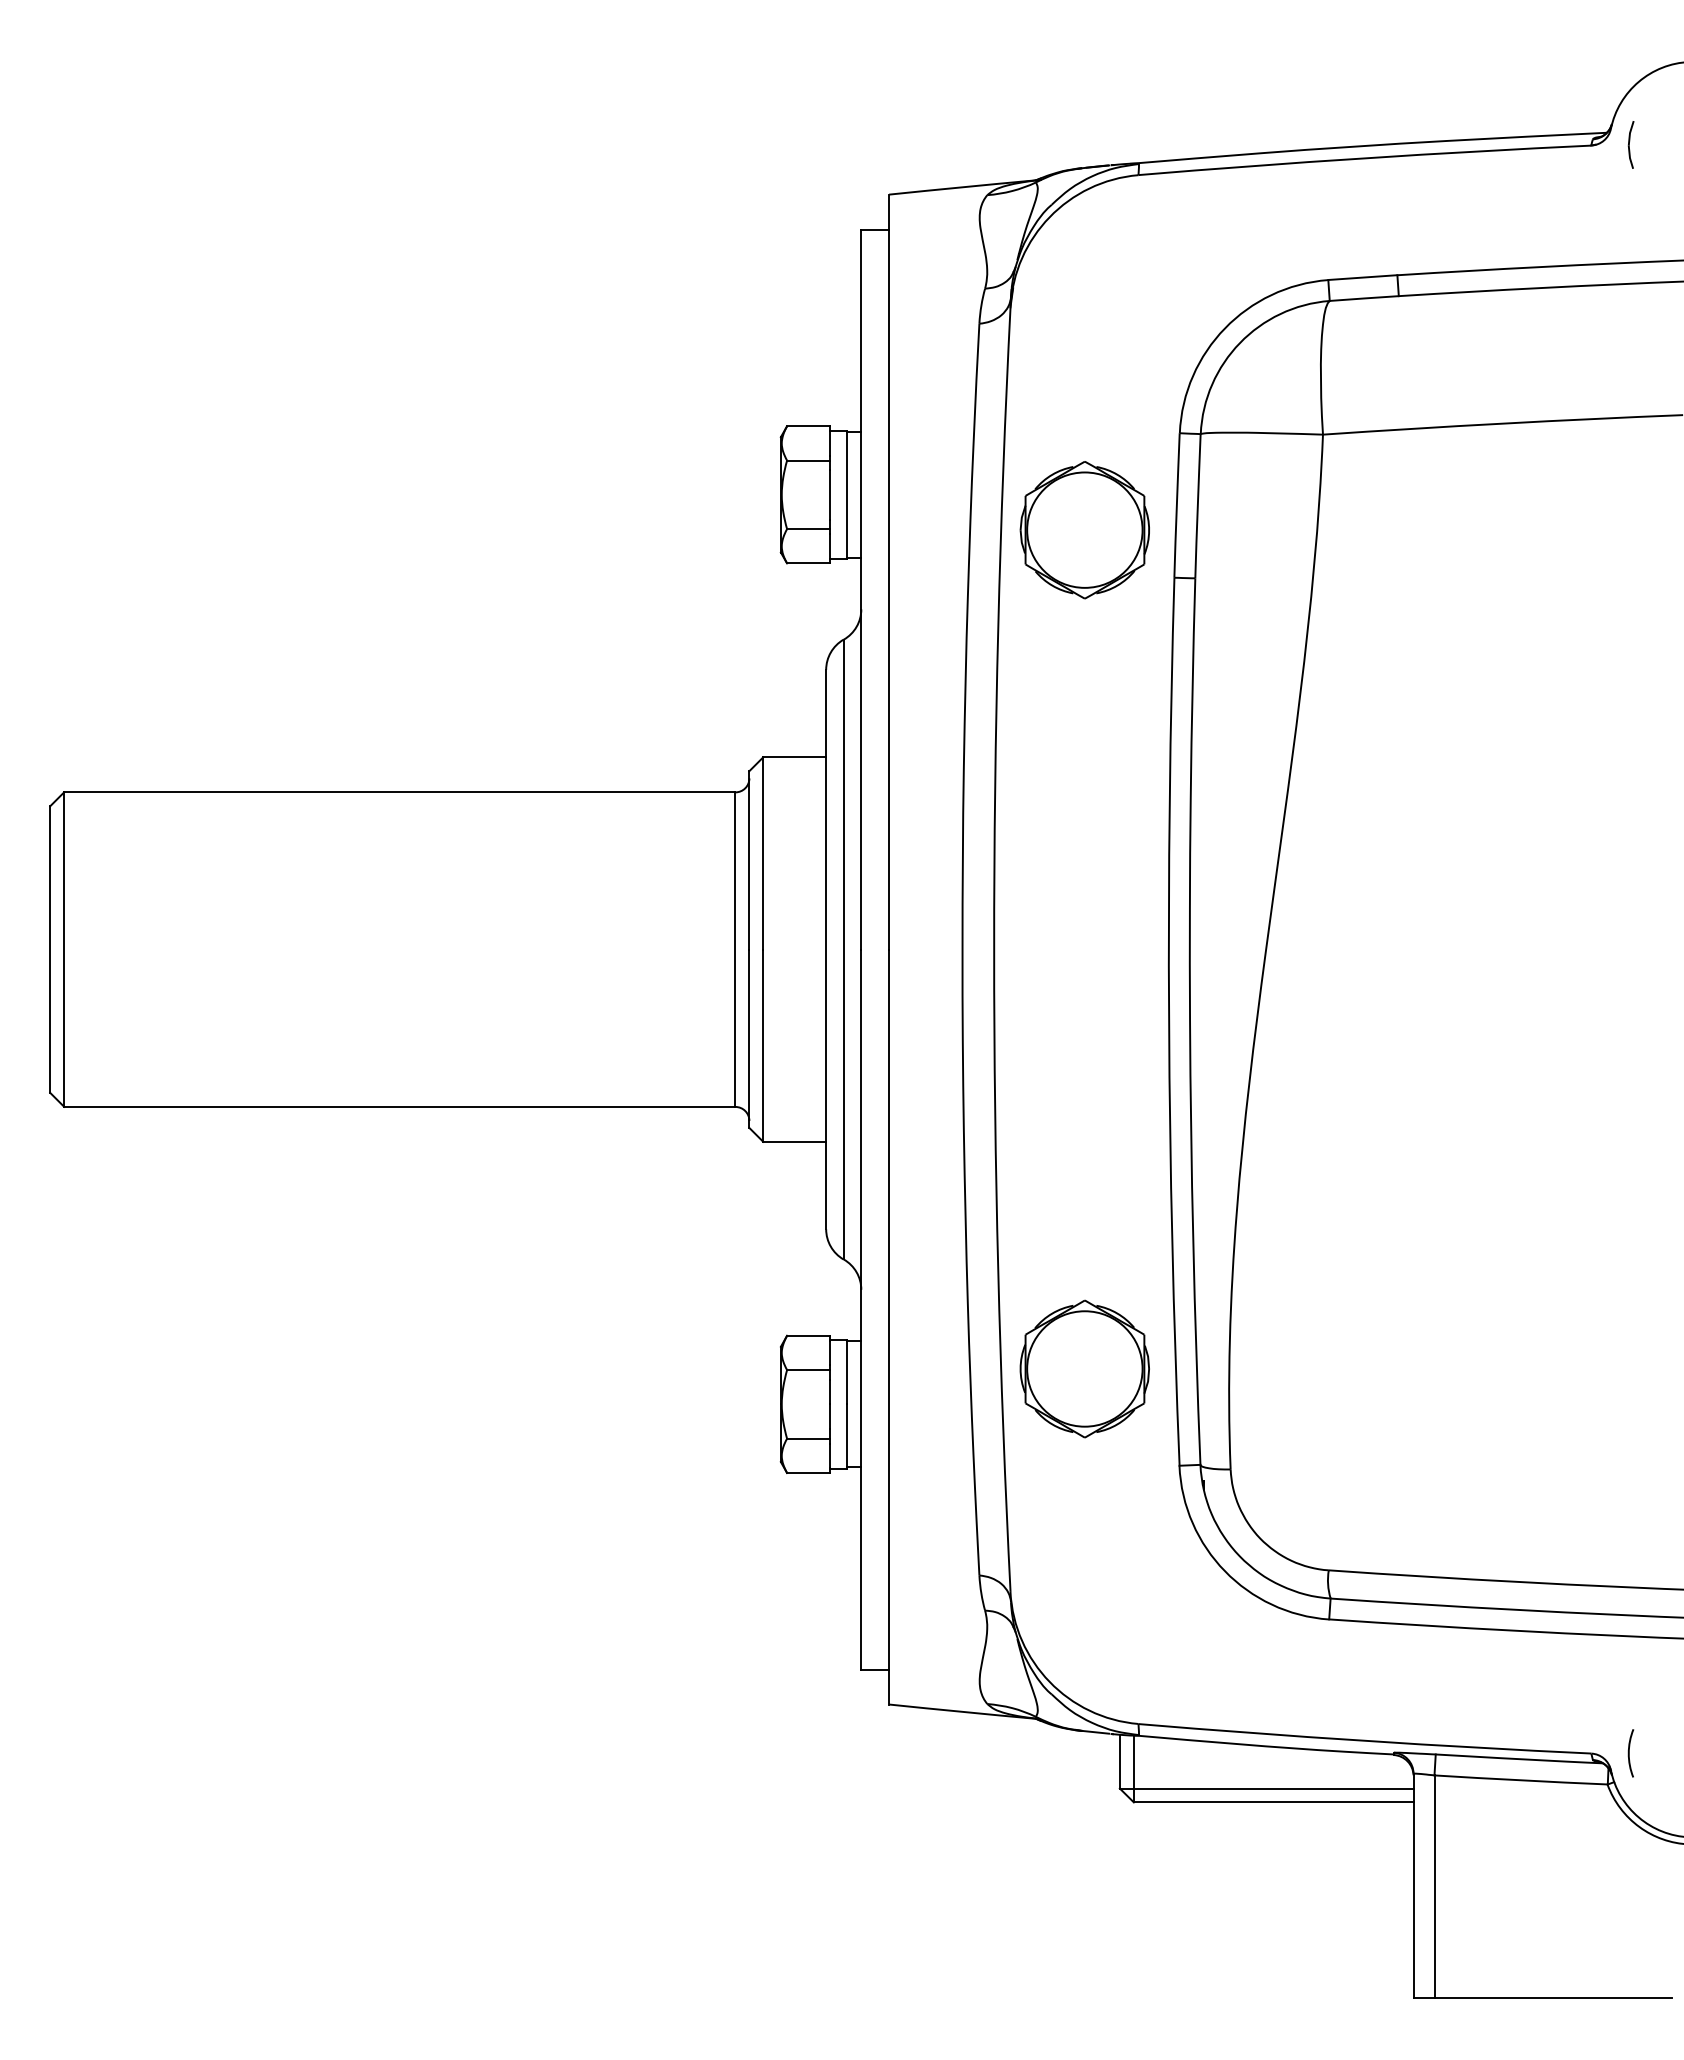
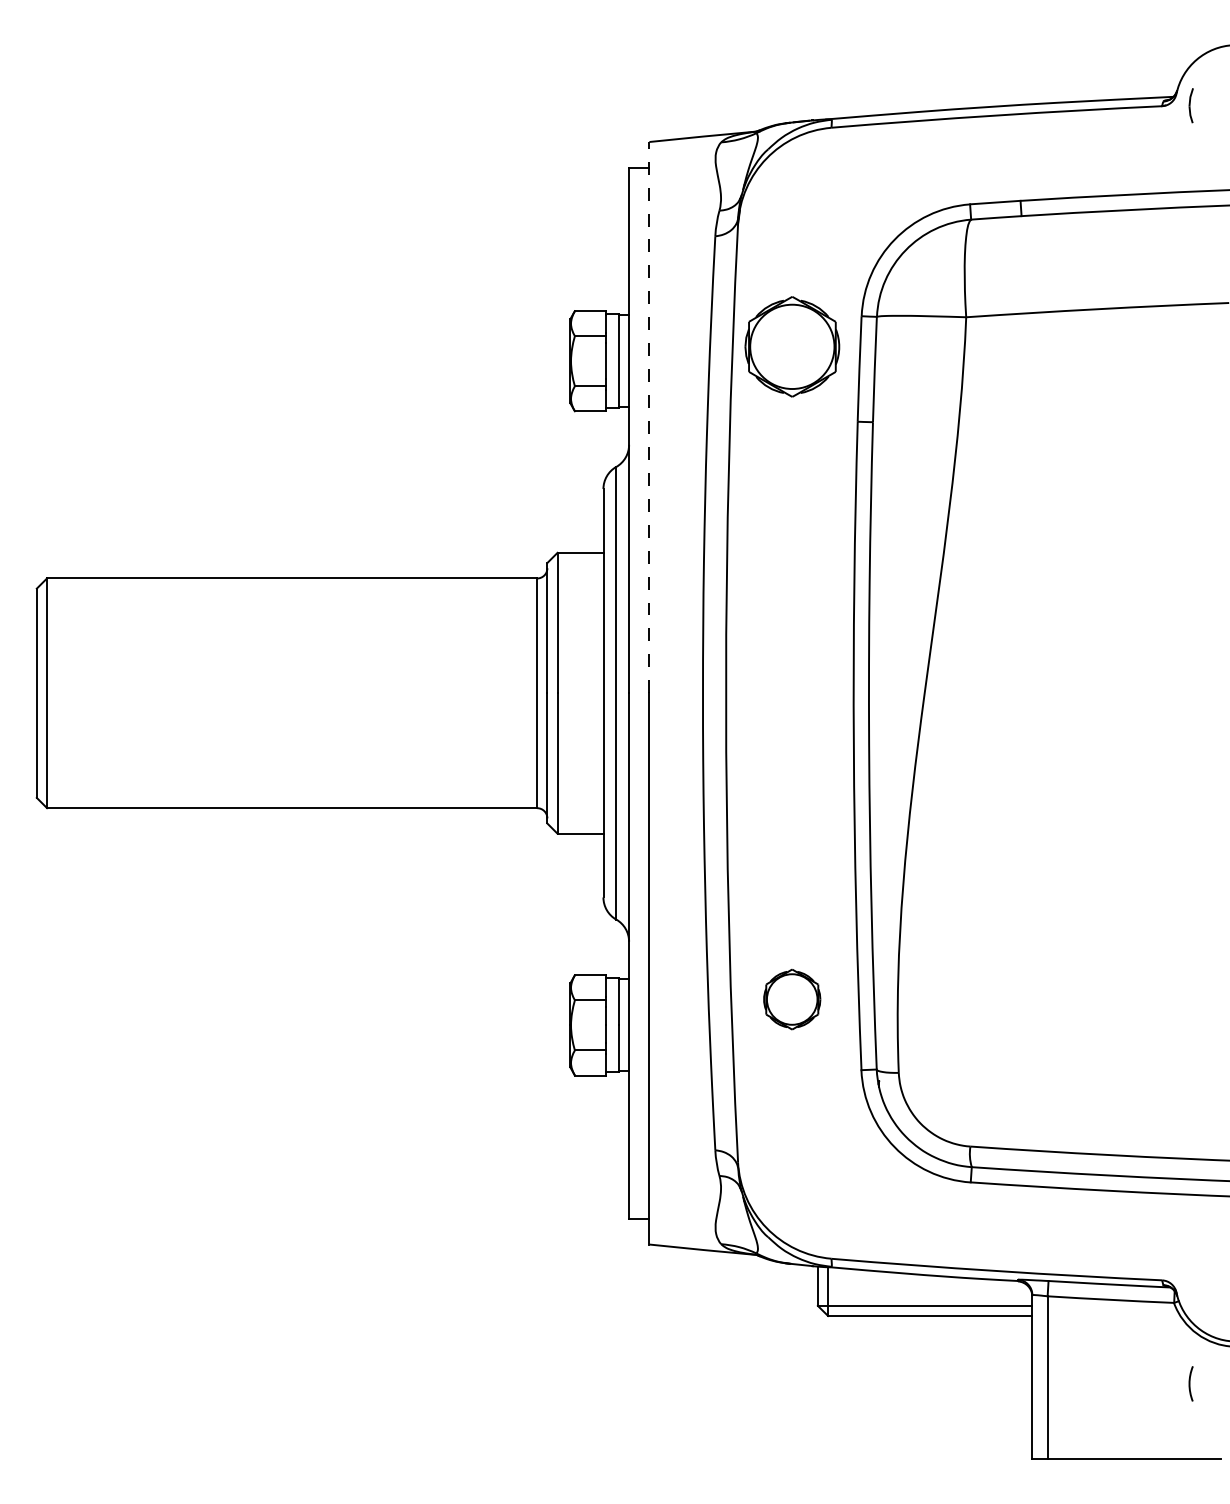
part: (1084, 530) -> (792, 347), moved
line: (889, 571) -> (649, 417), solid -> dashed
part: (1084, 1368) -> (792, 999), size x0.6
arc: (1629, 1753) -> (1190, 1383), moved

